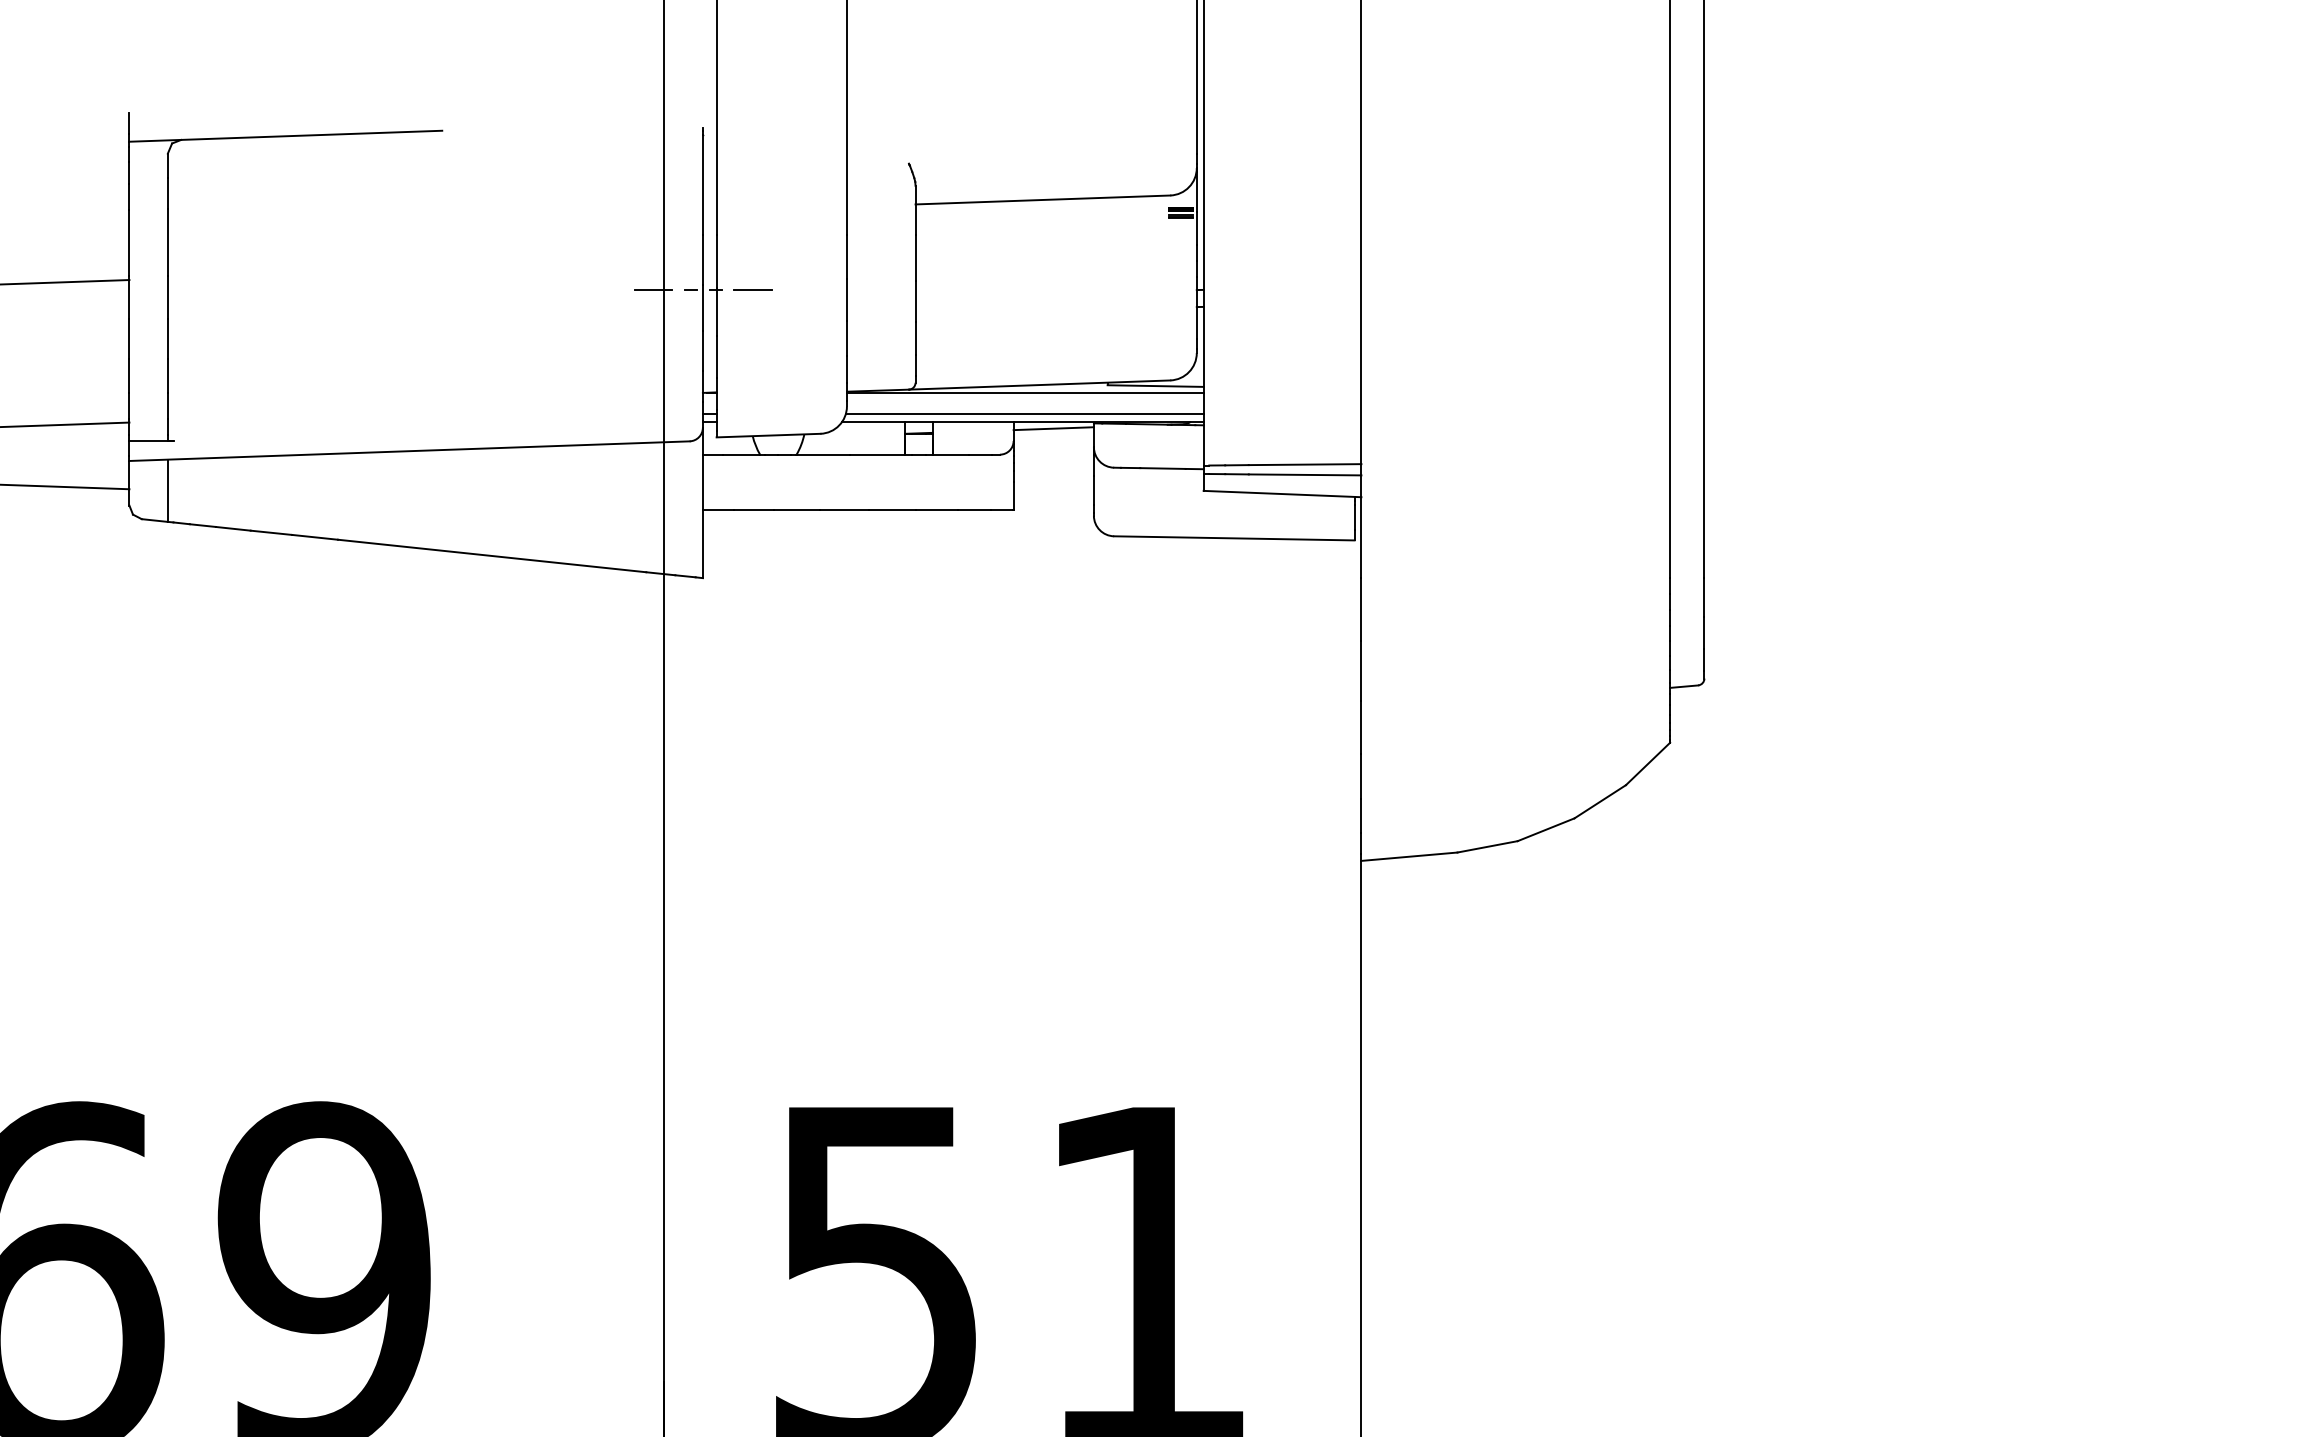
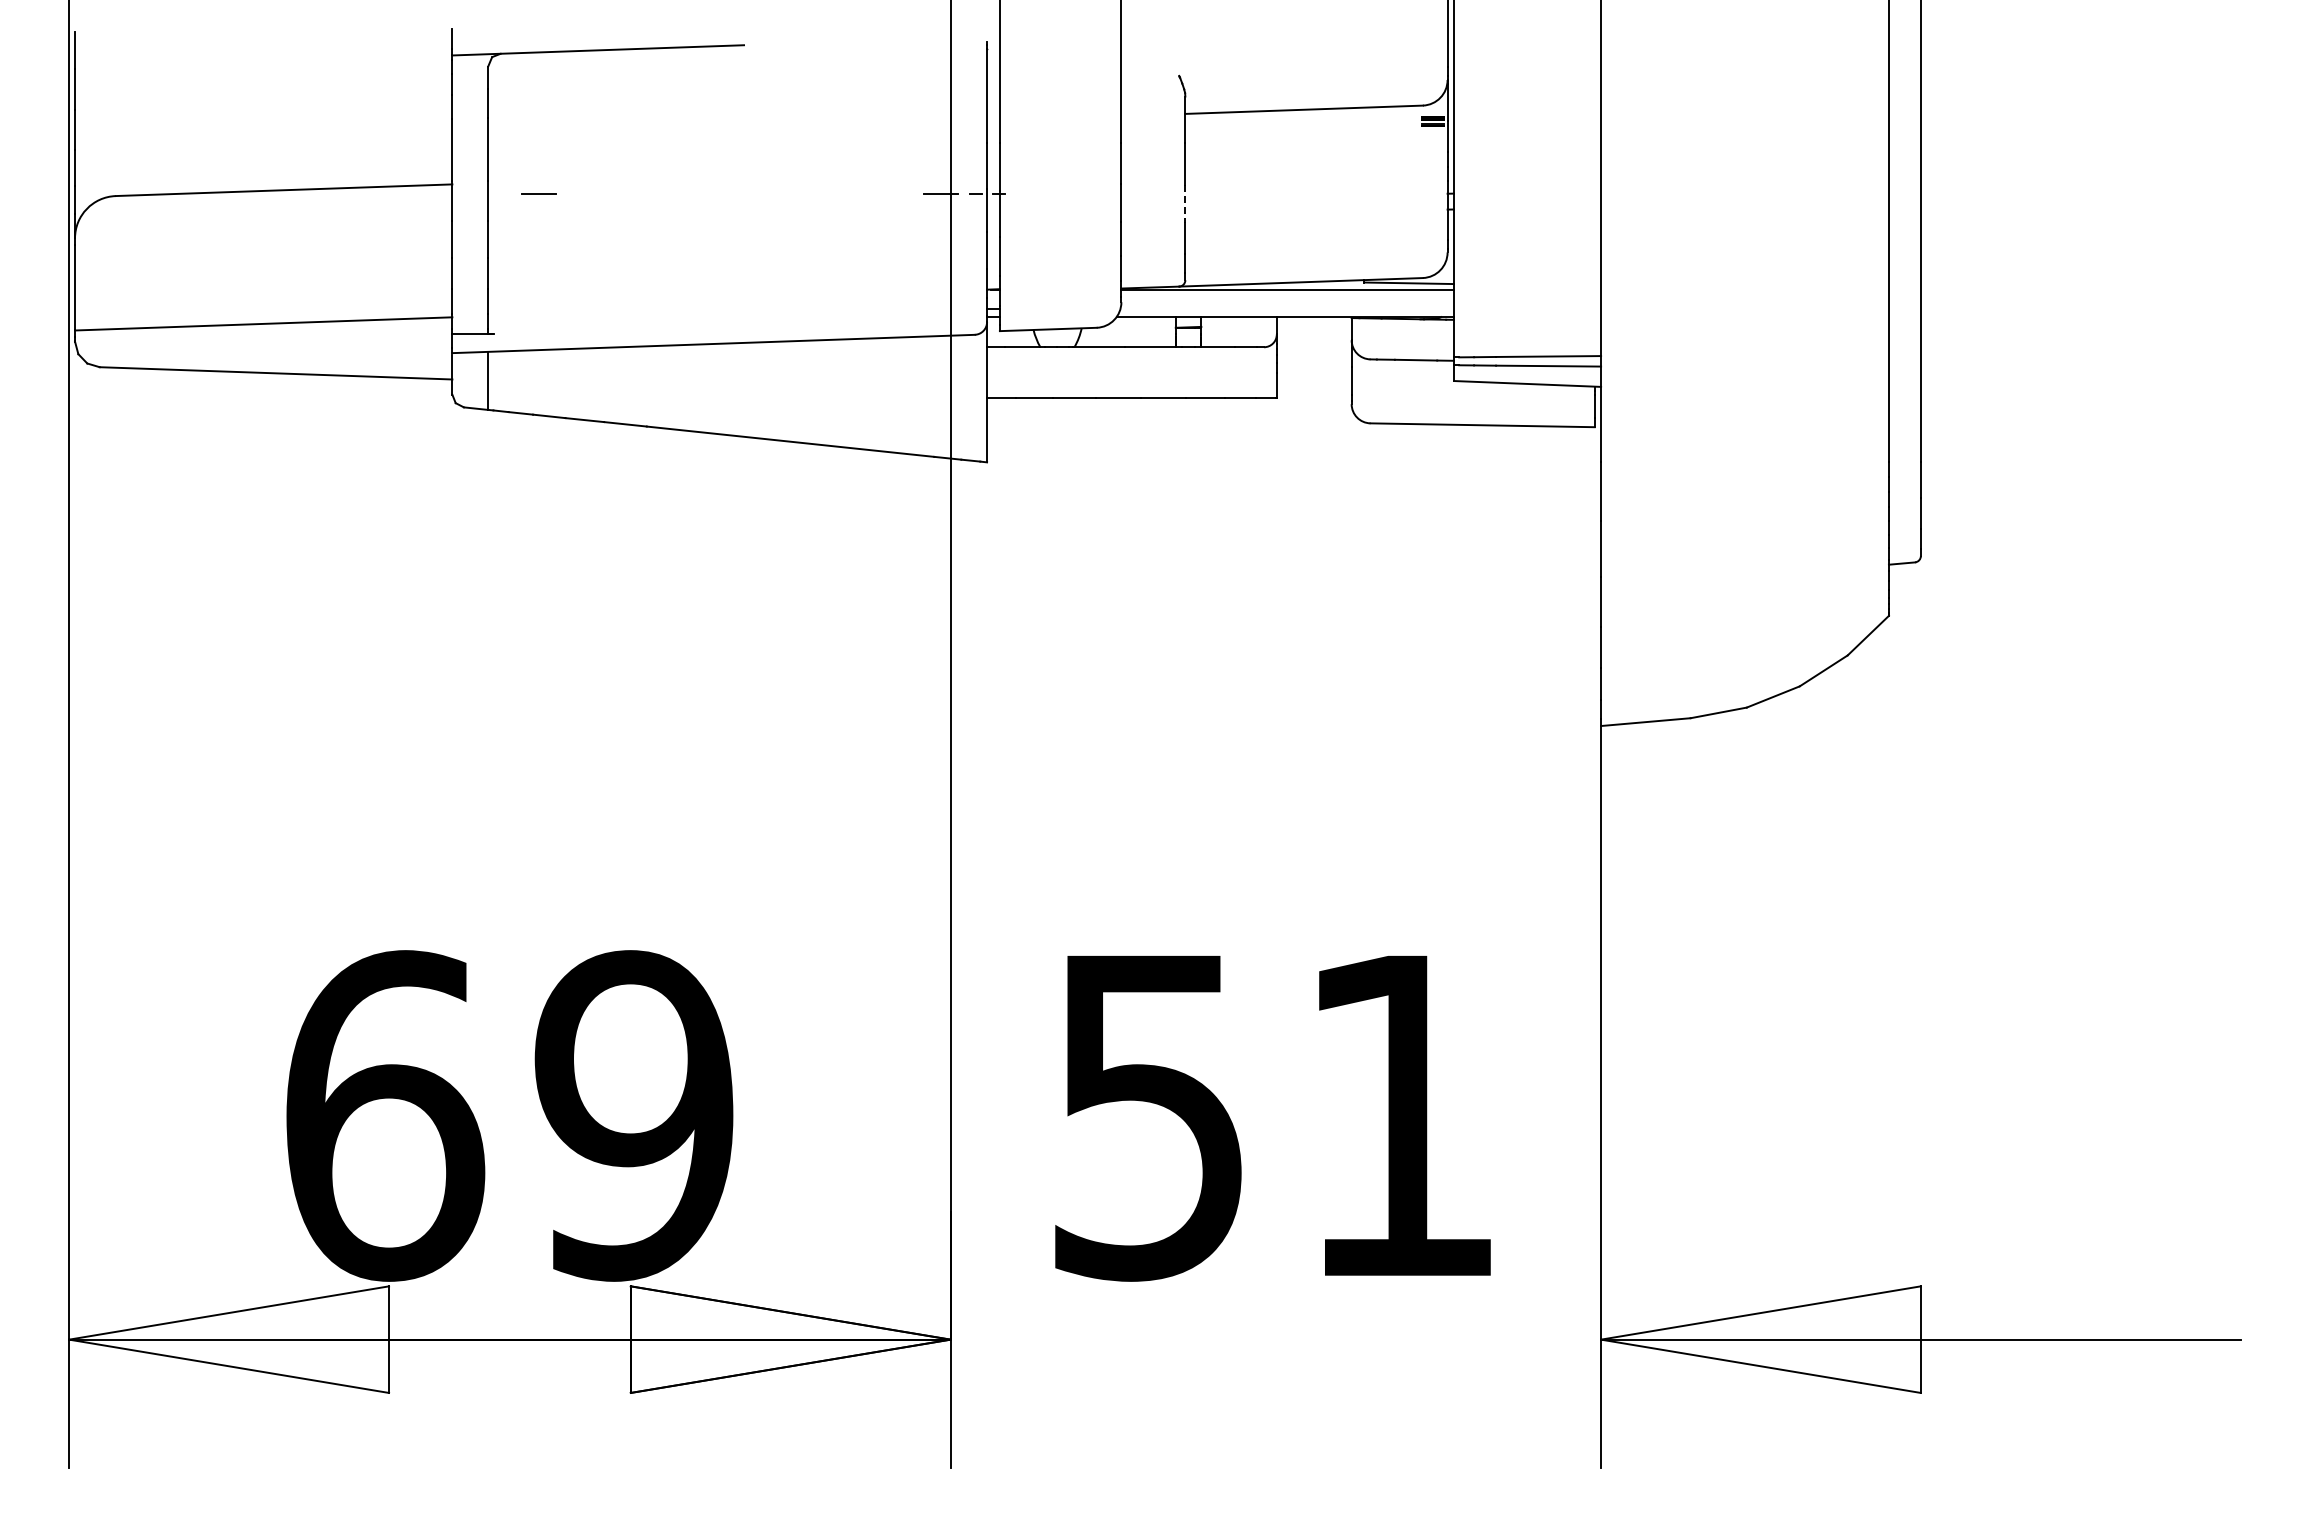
line: (752, 289) -> (538, 193), moved
line: (915, 301) -> (1185, 204), solid -> dashed
line: (1024, 413) -> (1286, 308), removed
line: (1052, 428) -> (1313, 322), removed

